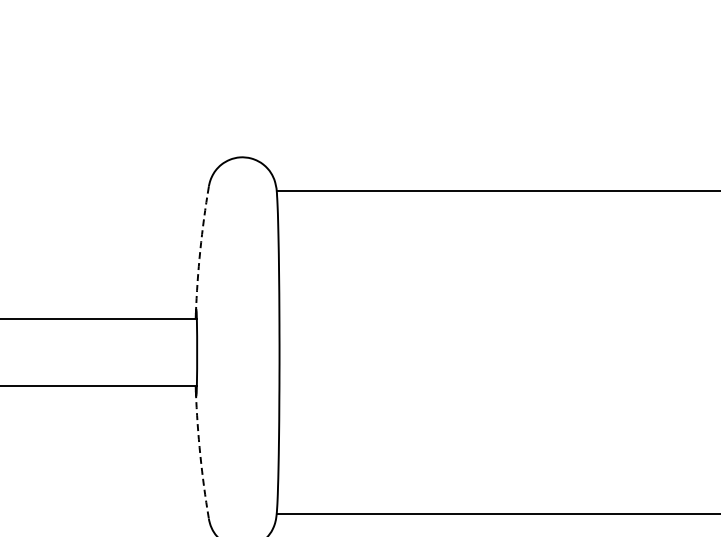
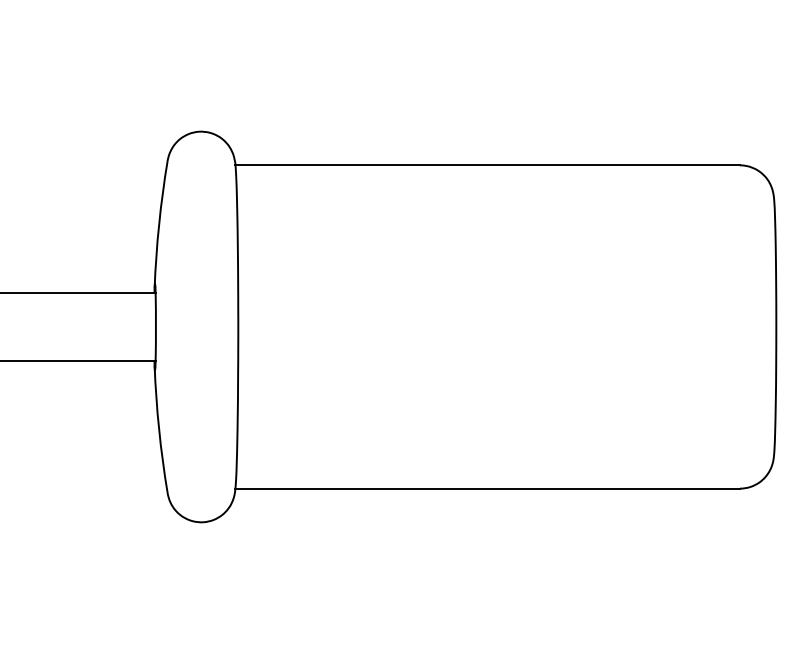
arc: (200, 250) -> (159, 224), dashed -> solid
arc: (200, 455) -> (159, 429), dashed -> solid

